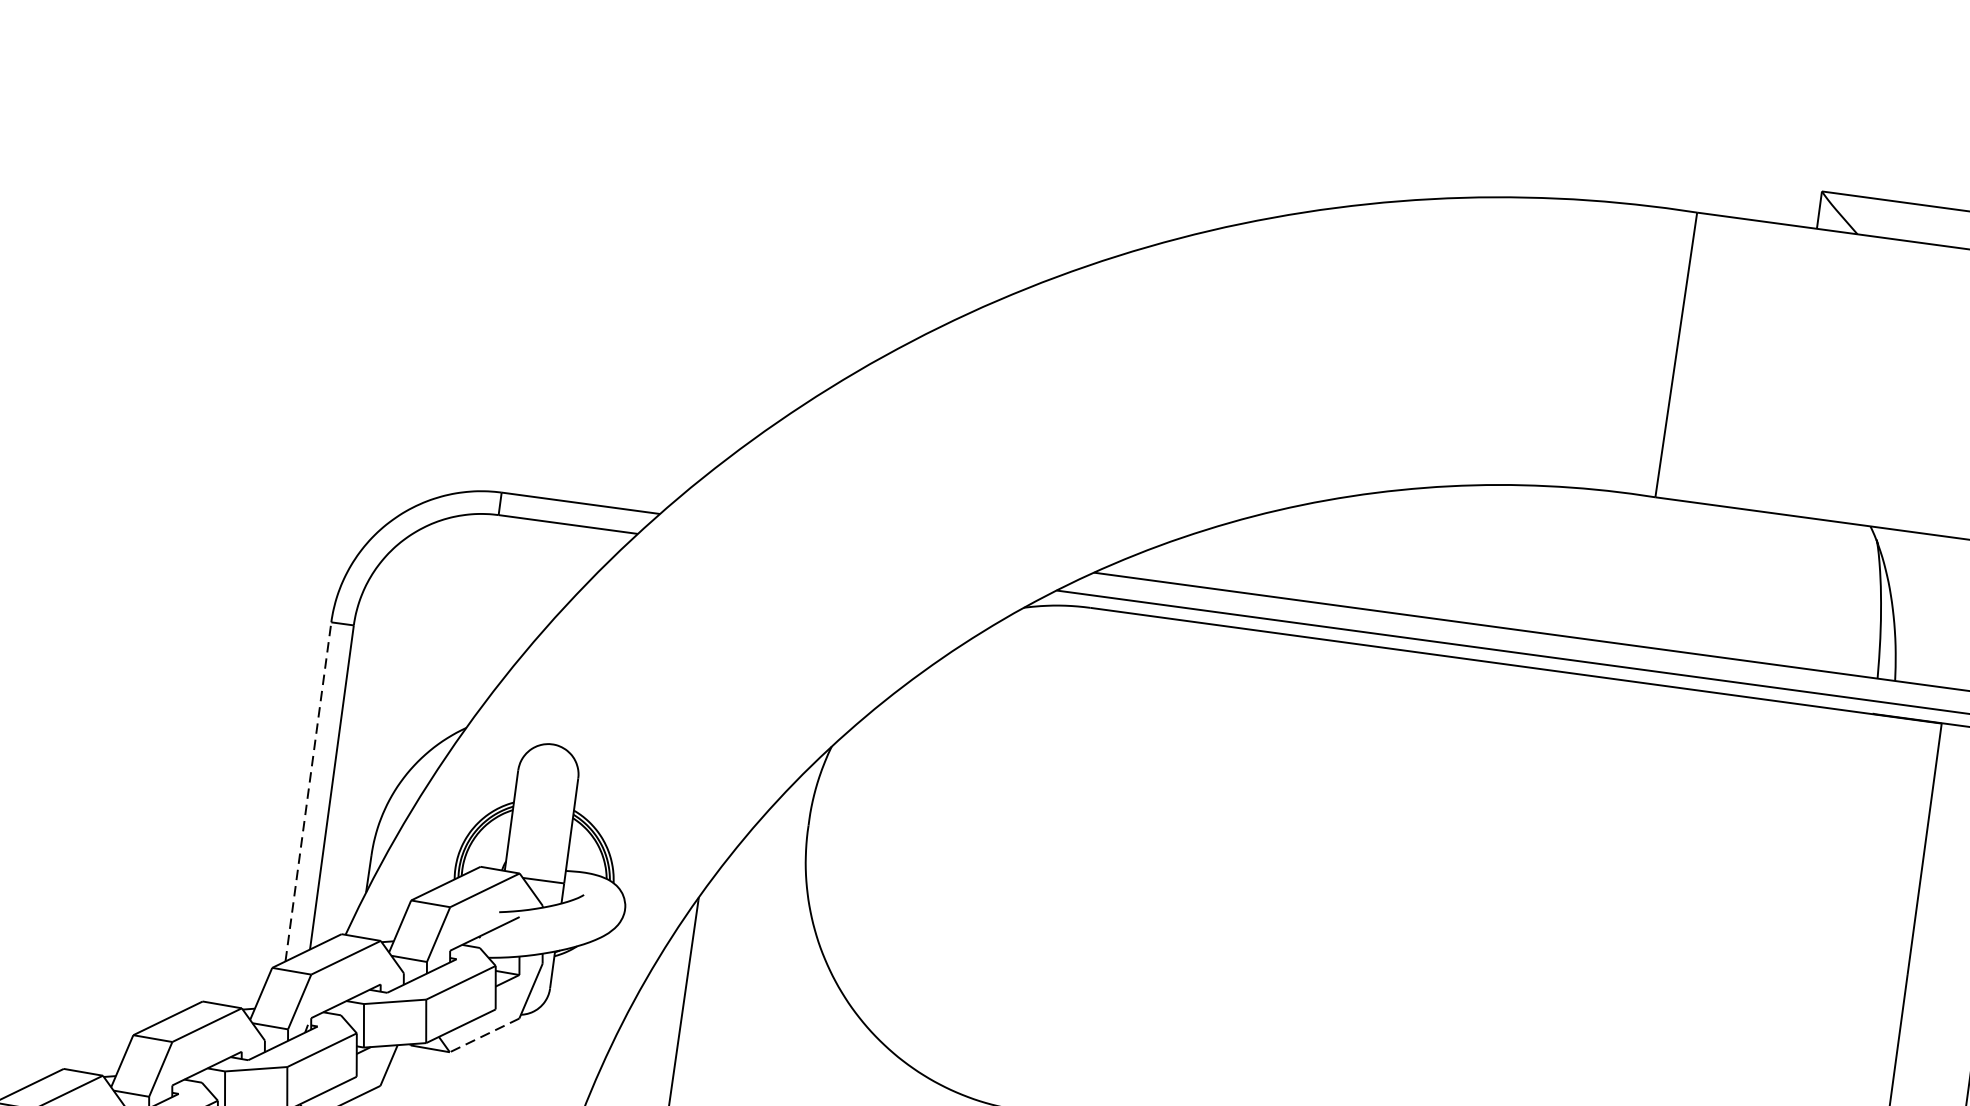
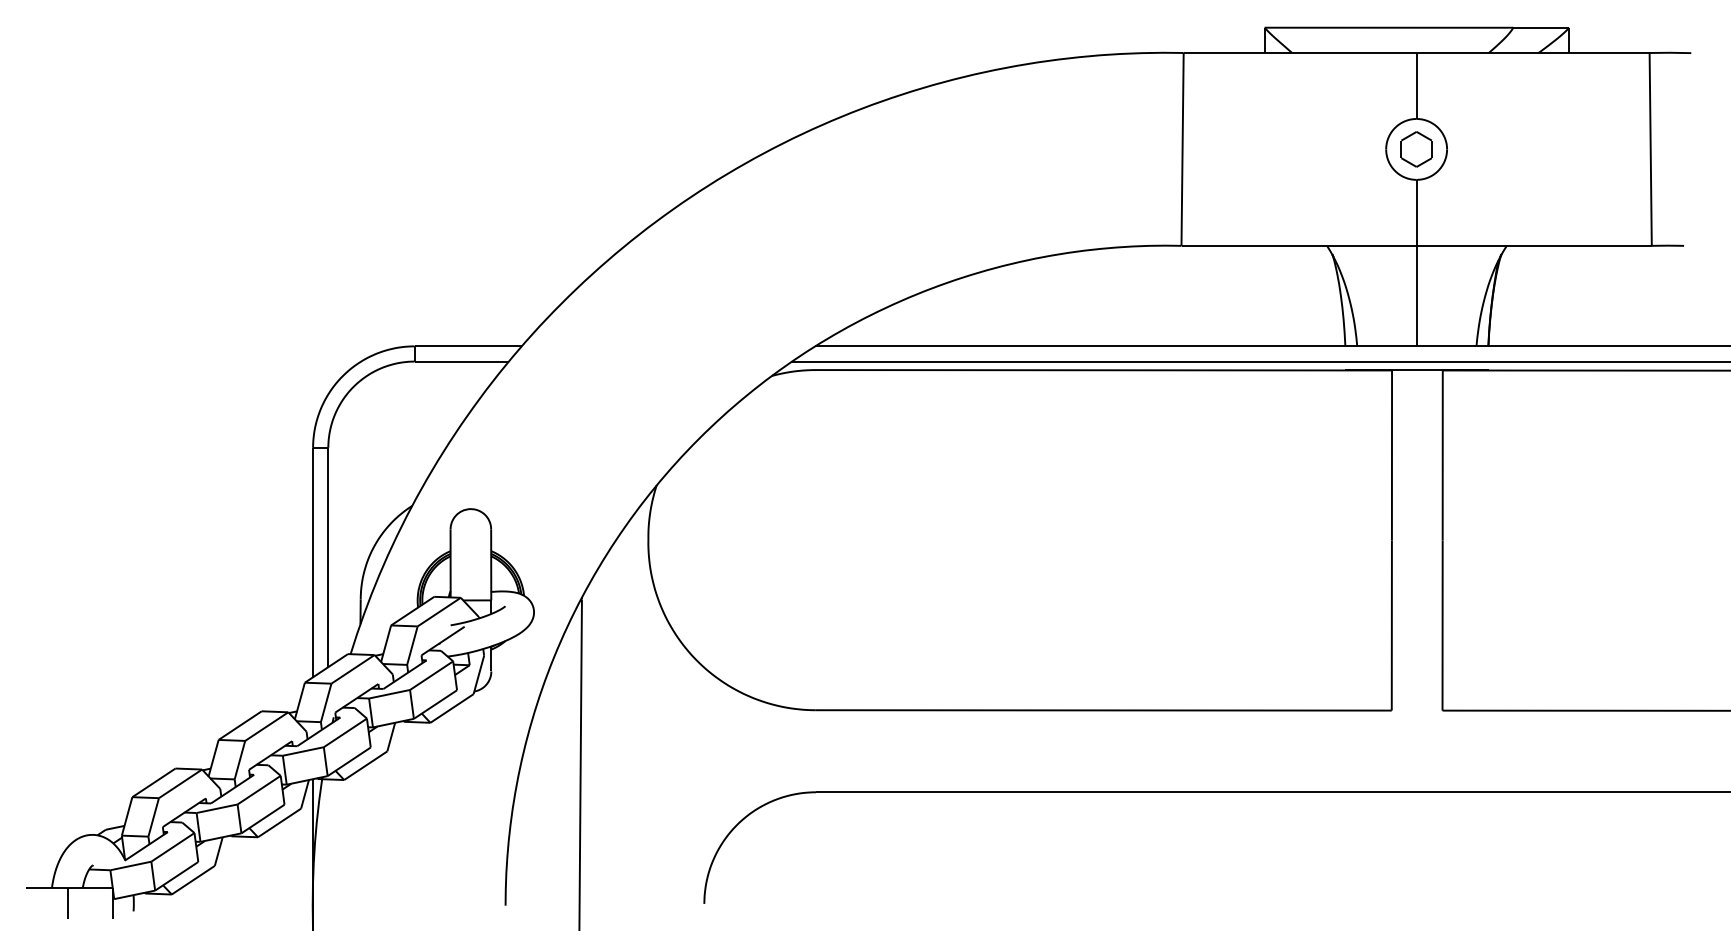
line: (309, 791) -> (313, 562), dashed -> solid
line: (485, 1035) -> (452, 708), dashed -> solid

